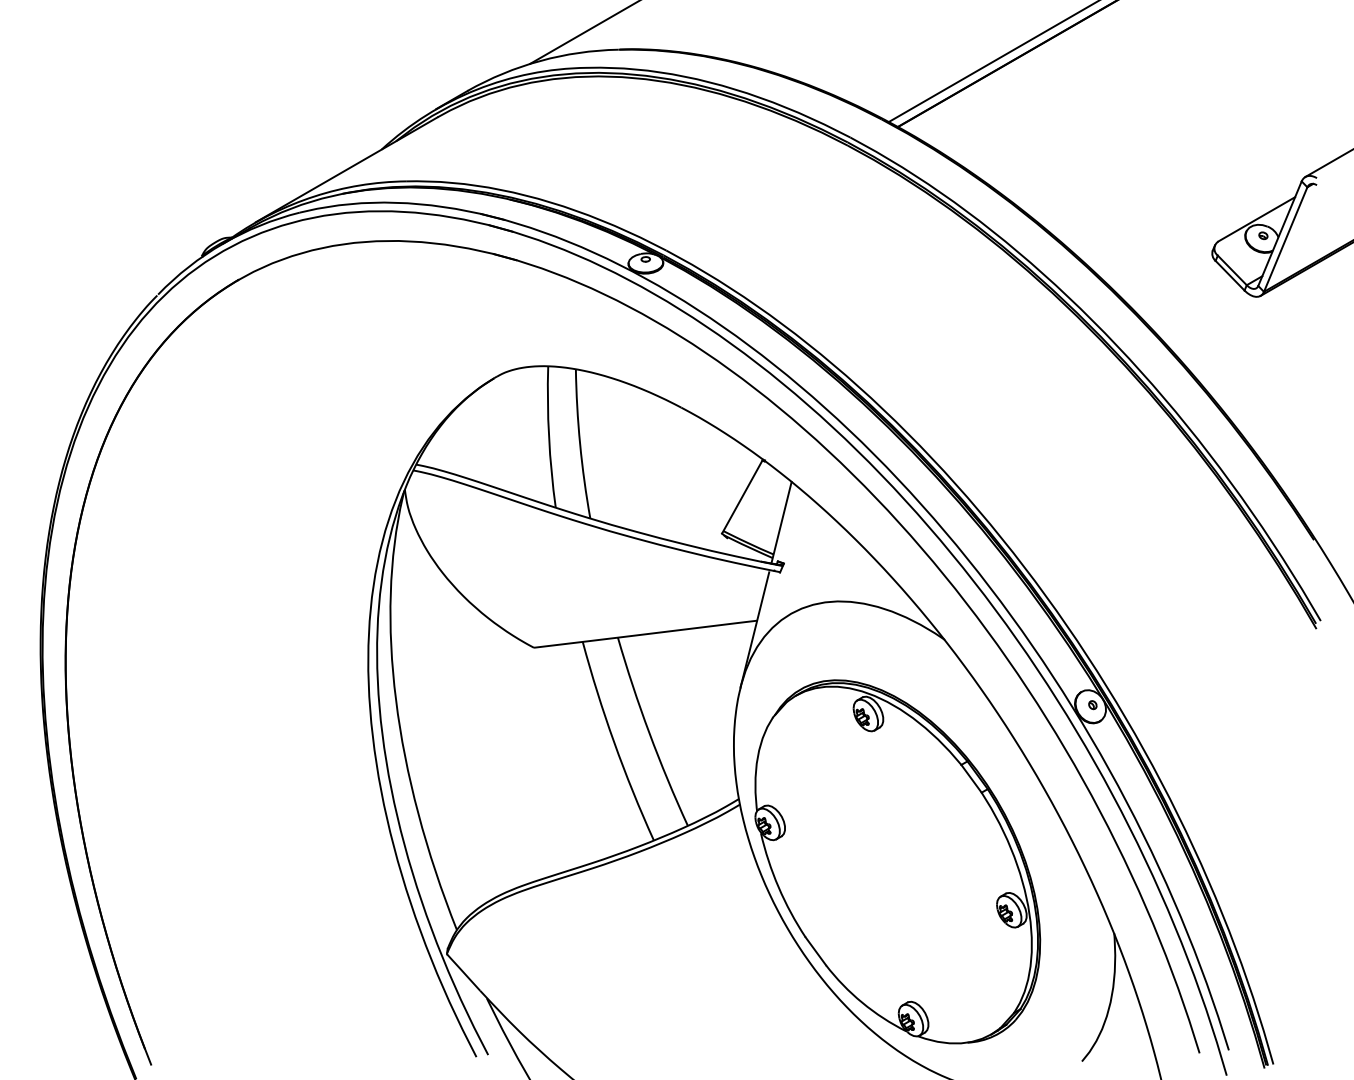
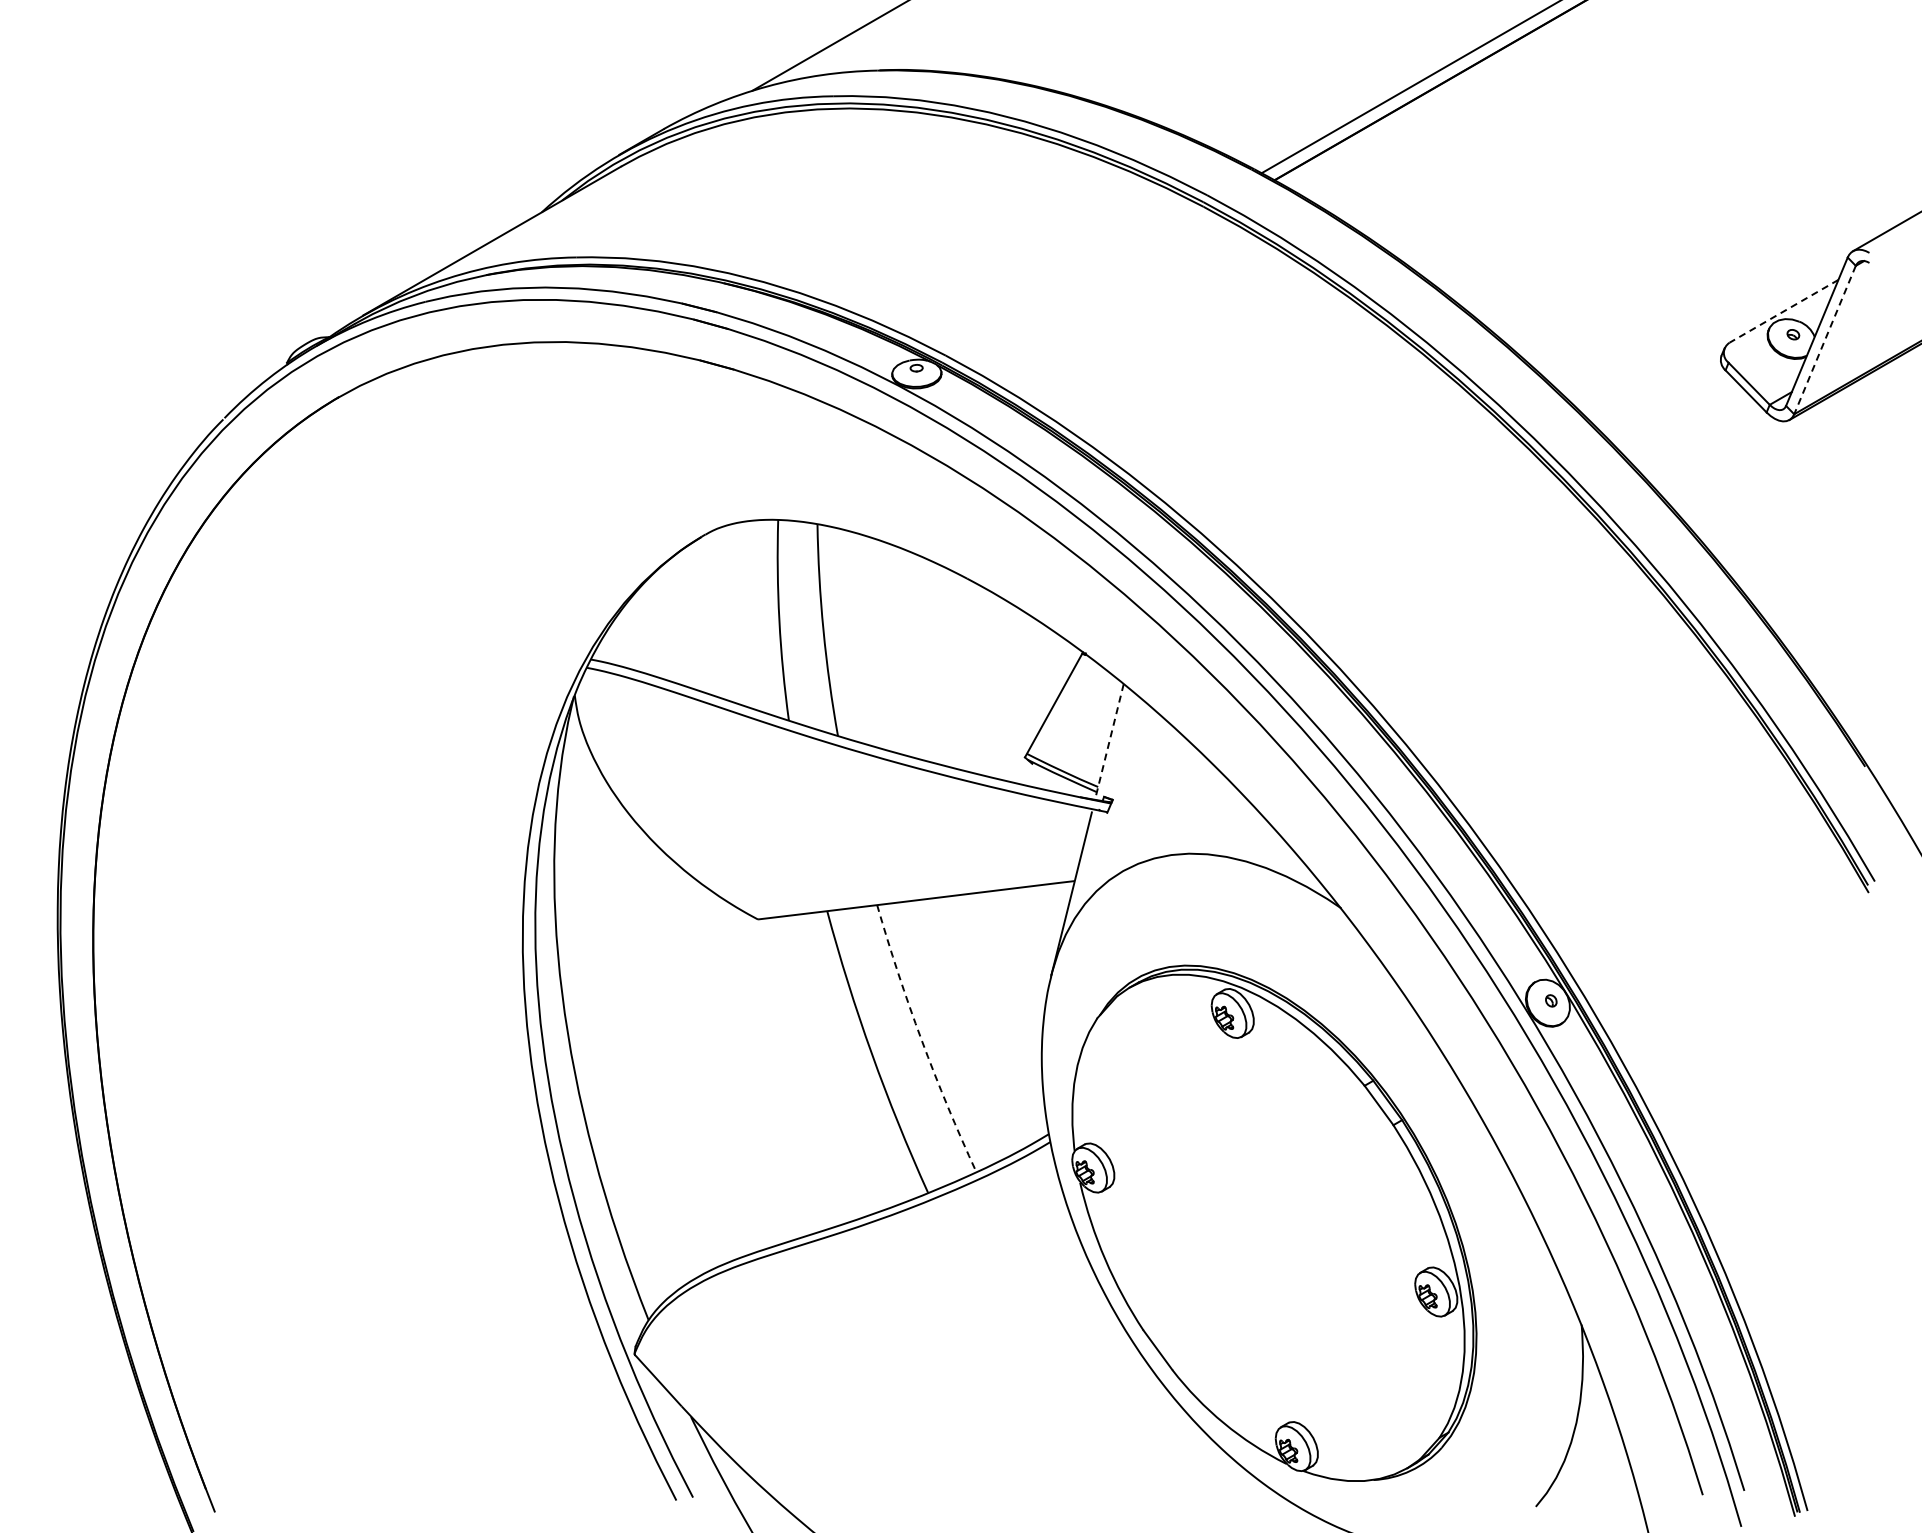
line: (1256, 219) -> (1783, 311), solid -> dashed
line: (1285, 239) -> (1824, 340), solid -> dashed
line: (781, 522) -> (1109, 741), solid -> dashed
arc: (649, 733) -> (921, 1040), solid -> dashed

